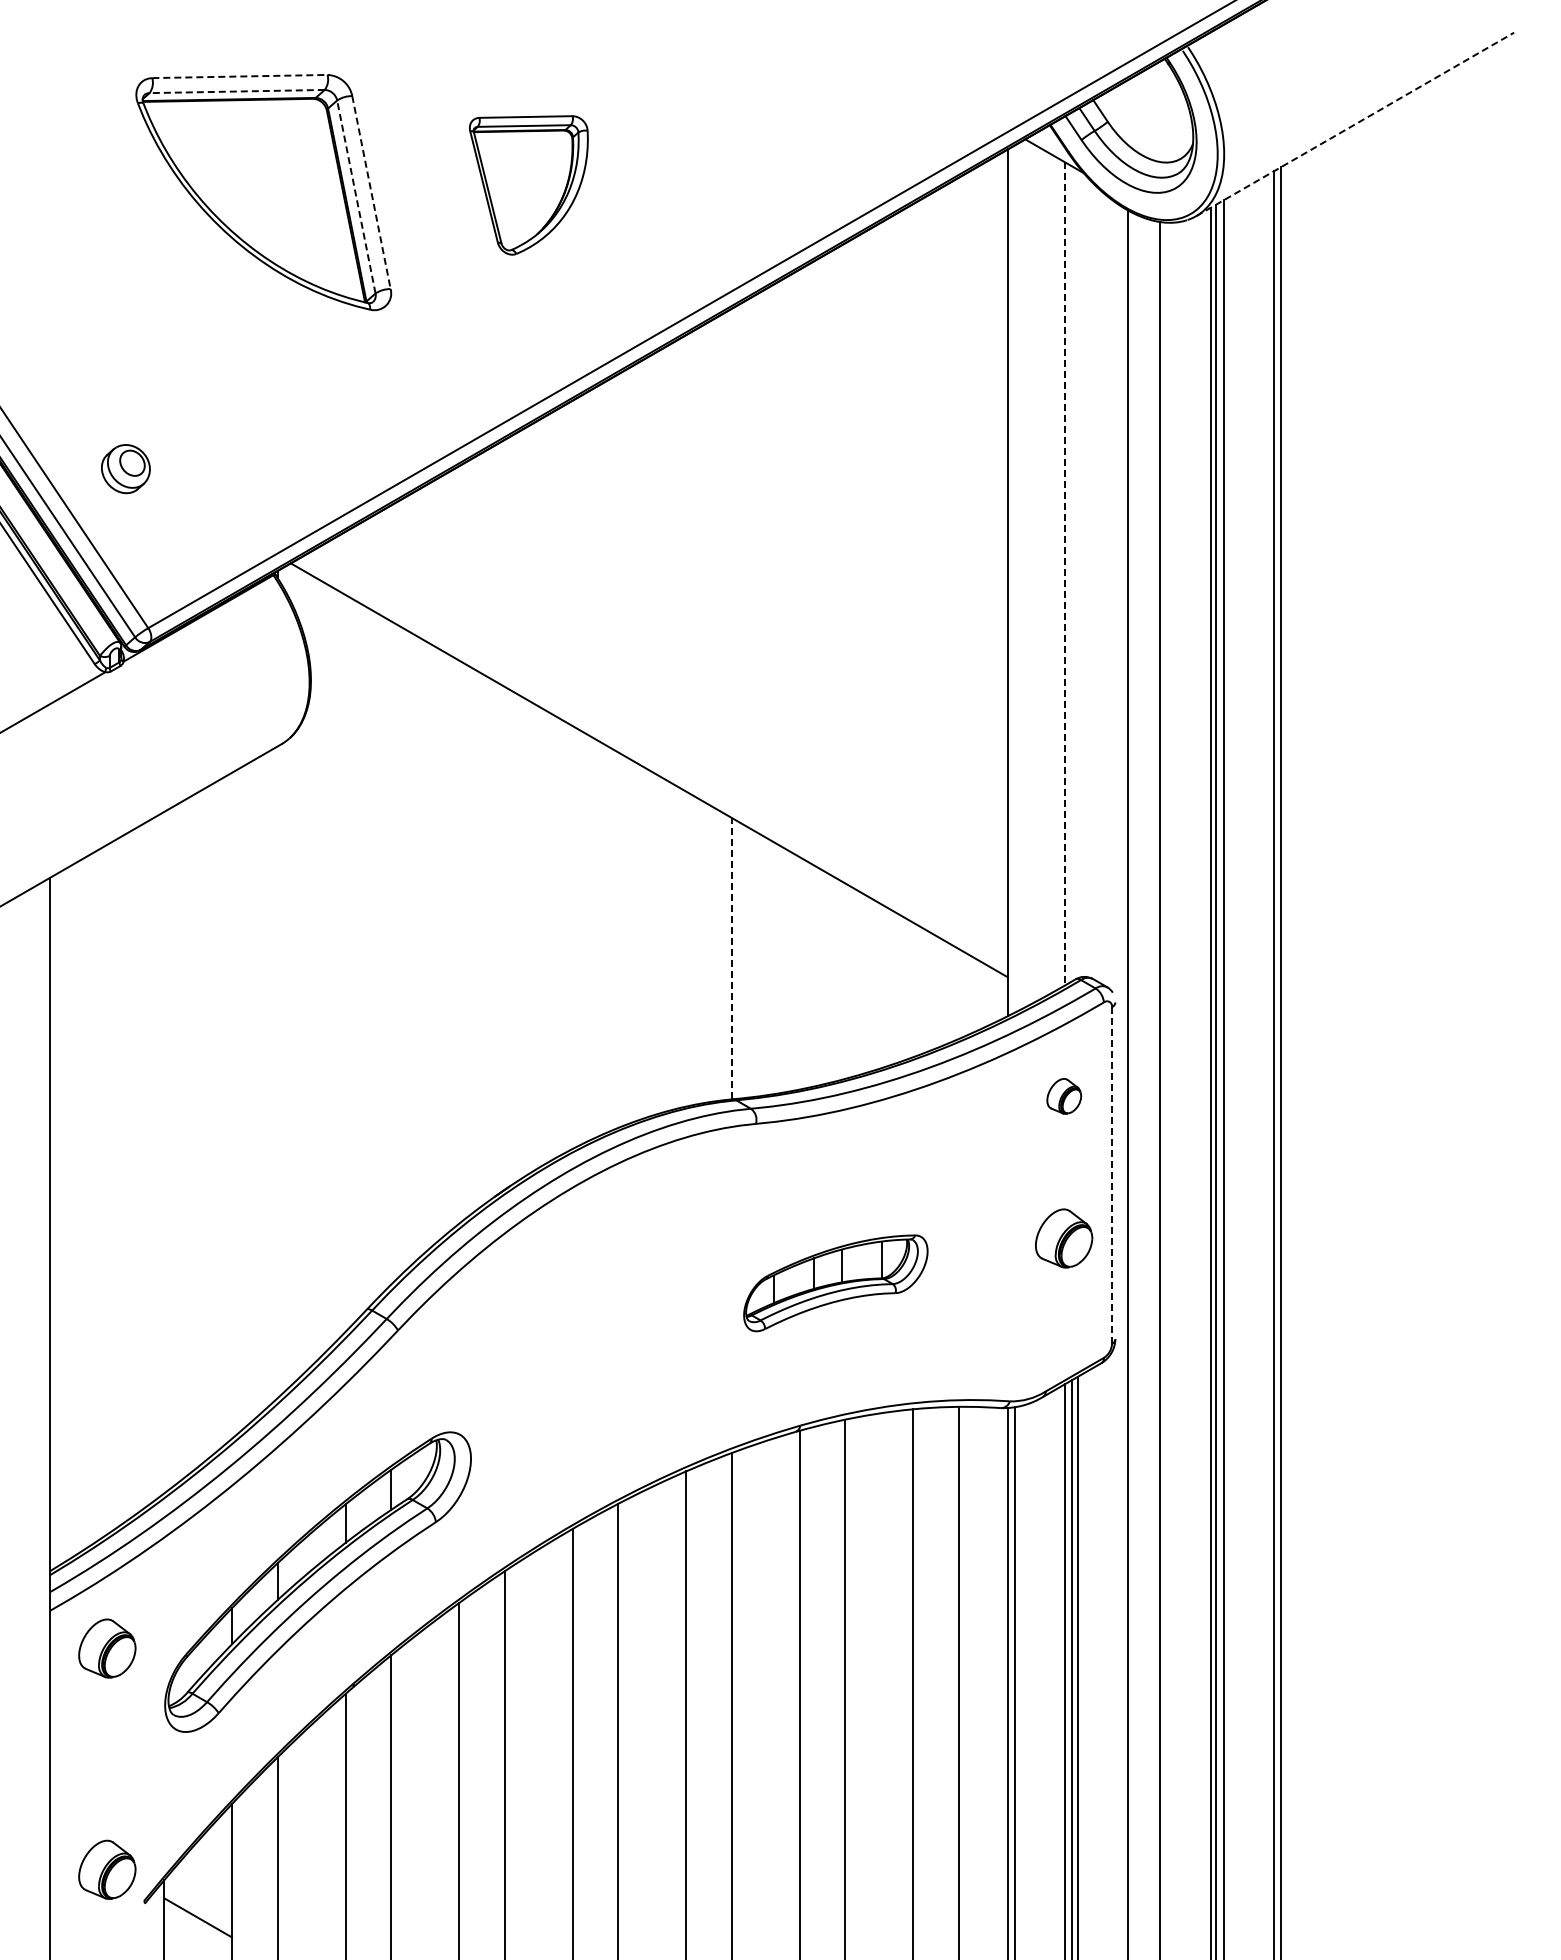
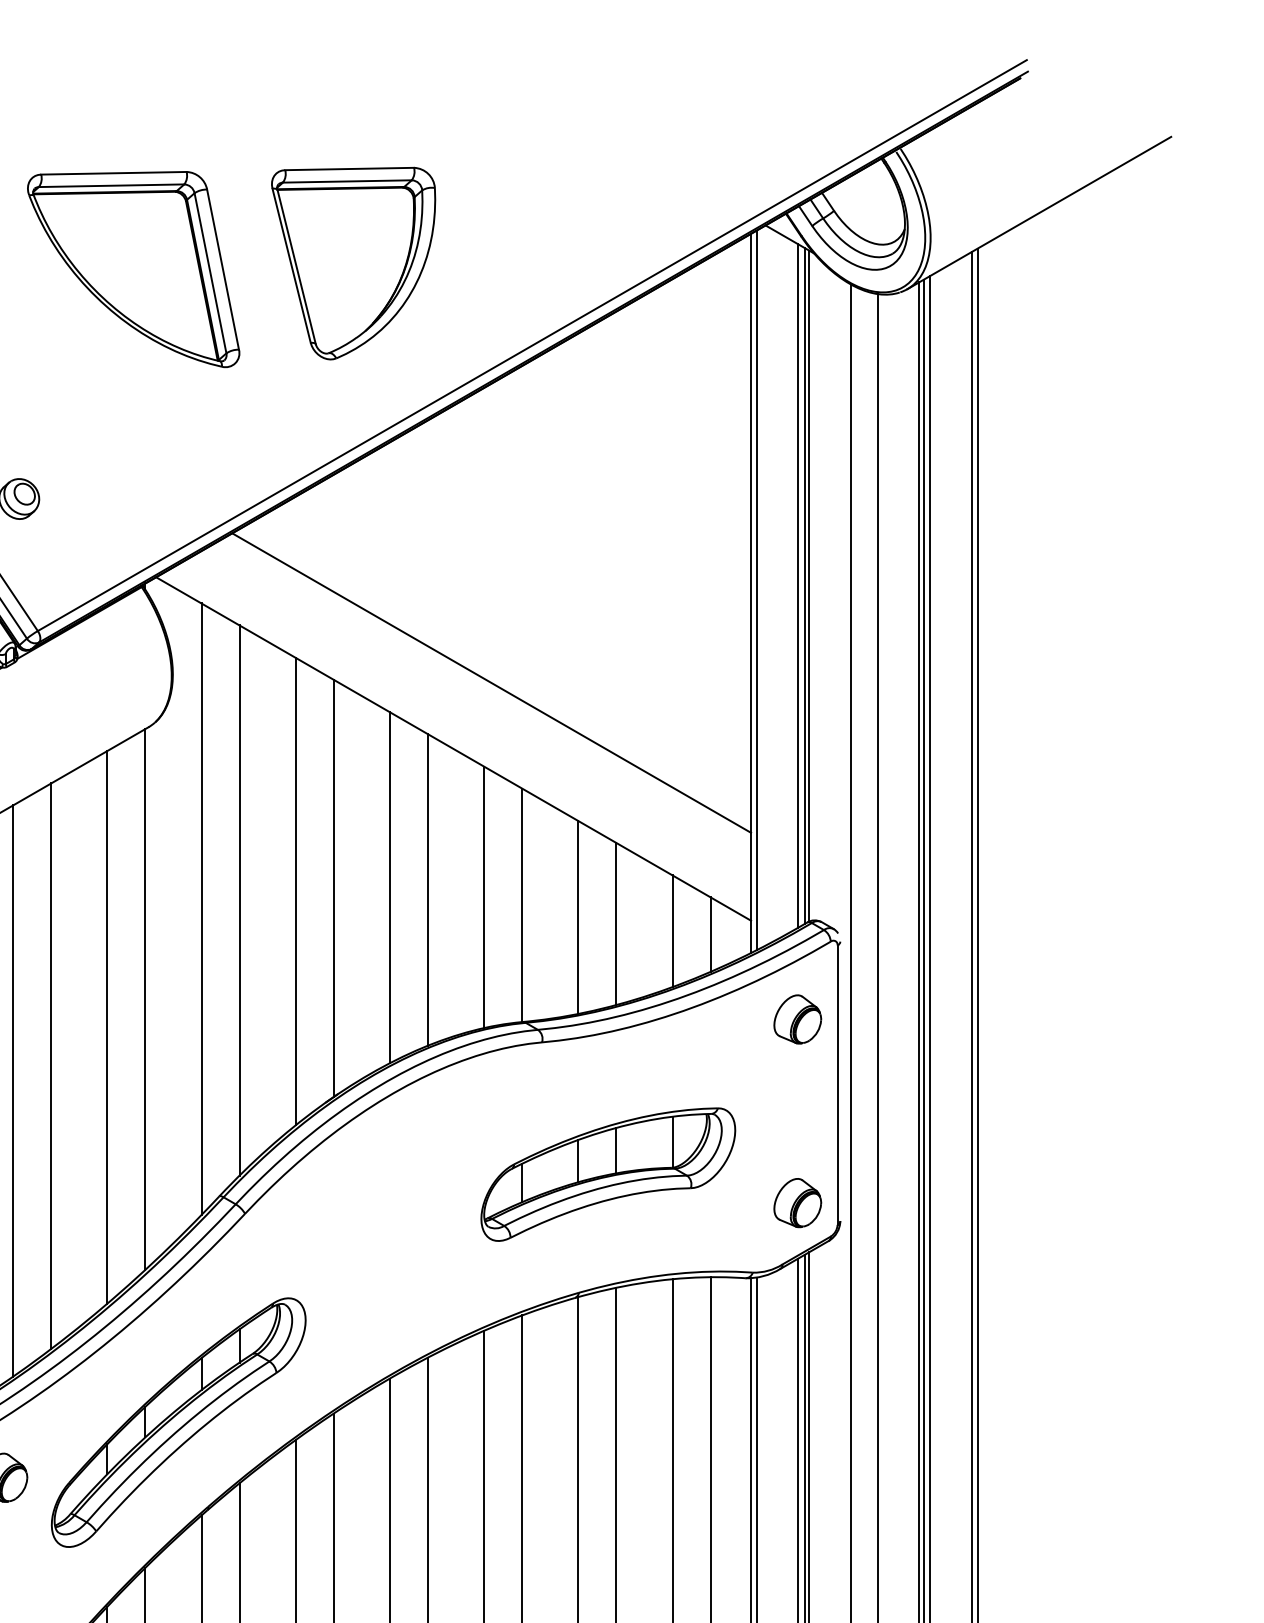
line: (239, 76) -> (113, 173), dashed -> solid
line: (237, 91) -> (111, 185), dashed -> solid
line: (1355, 124) -> (1039, 213), dashed -> solid
part: (528, 185) -> (353, 263), size x1.67
line: (371, 193) -> (223, 270), dashed -> solid
line: (356, 196) -> (210, 272), dashed -> solid
line: (1064, 573) -> (798, 585), dashed -> solid
line: (1072, 573) -> (804, 585), added
line: (1077, 573) -> (808, 585), added
line: (1014, 578) -> (756, 589), added
line: (694, 690) -> (491, 682), added
line: (504, 937) -> (333, 887), added
line: (572, 937) -> (389, 887), added
line: (618, 939) -> (428, 889), added
line: (459, 941) -> (296, 891), added
line: (686, 948) -> (484, 896), added
line: (391, 952) -> (239, 900), added
line: (731, 958) -> (521, 905), dashed -> solid
line: (345, 962) -> (201, 908), added
line: (799, 973) -> (578, 917), added
line: (845, 980) -> (616, 923), added
line: (913, 989) -> (672, 930), added
line: (959, 993) -> (710, 934), added
line: (277, 1072) -> (145, 999), added
part: (1064, 1096) -> (798, 1019), size x1.67
line: (232, 1105) -> (107, 1027), added
line: (164, 1152) -> (51, 1066), added
line: (1112, 1175) -> (837, 1085), dashed -> solid
line: (118, 1182) -> (13, 1091), added
part: (1064, 1238) -> (798, 1203), moved
part: (835, 1283) -> (608, 1174), size x1.67

